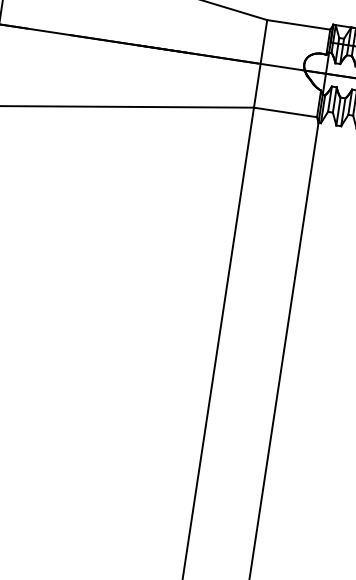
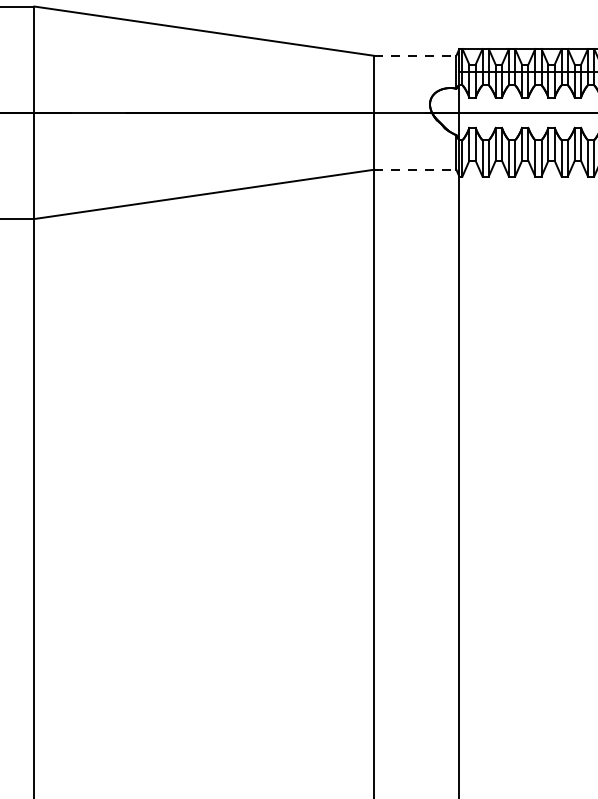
line: (298, 24) -> (415, 55), solid -> dashed
line: (285, 112) -> (415, 169), solid -> dashed

